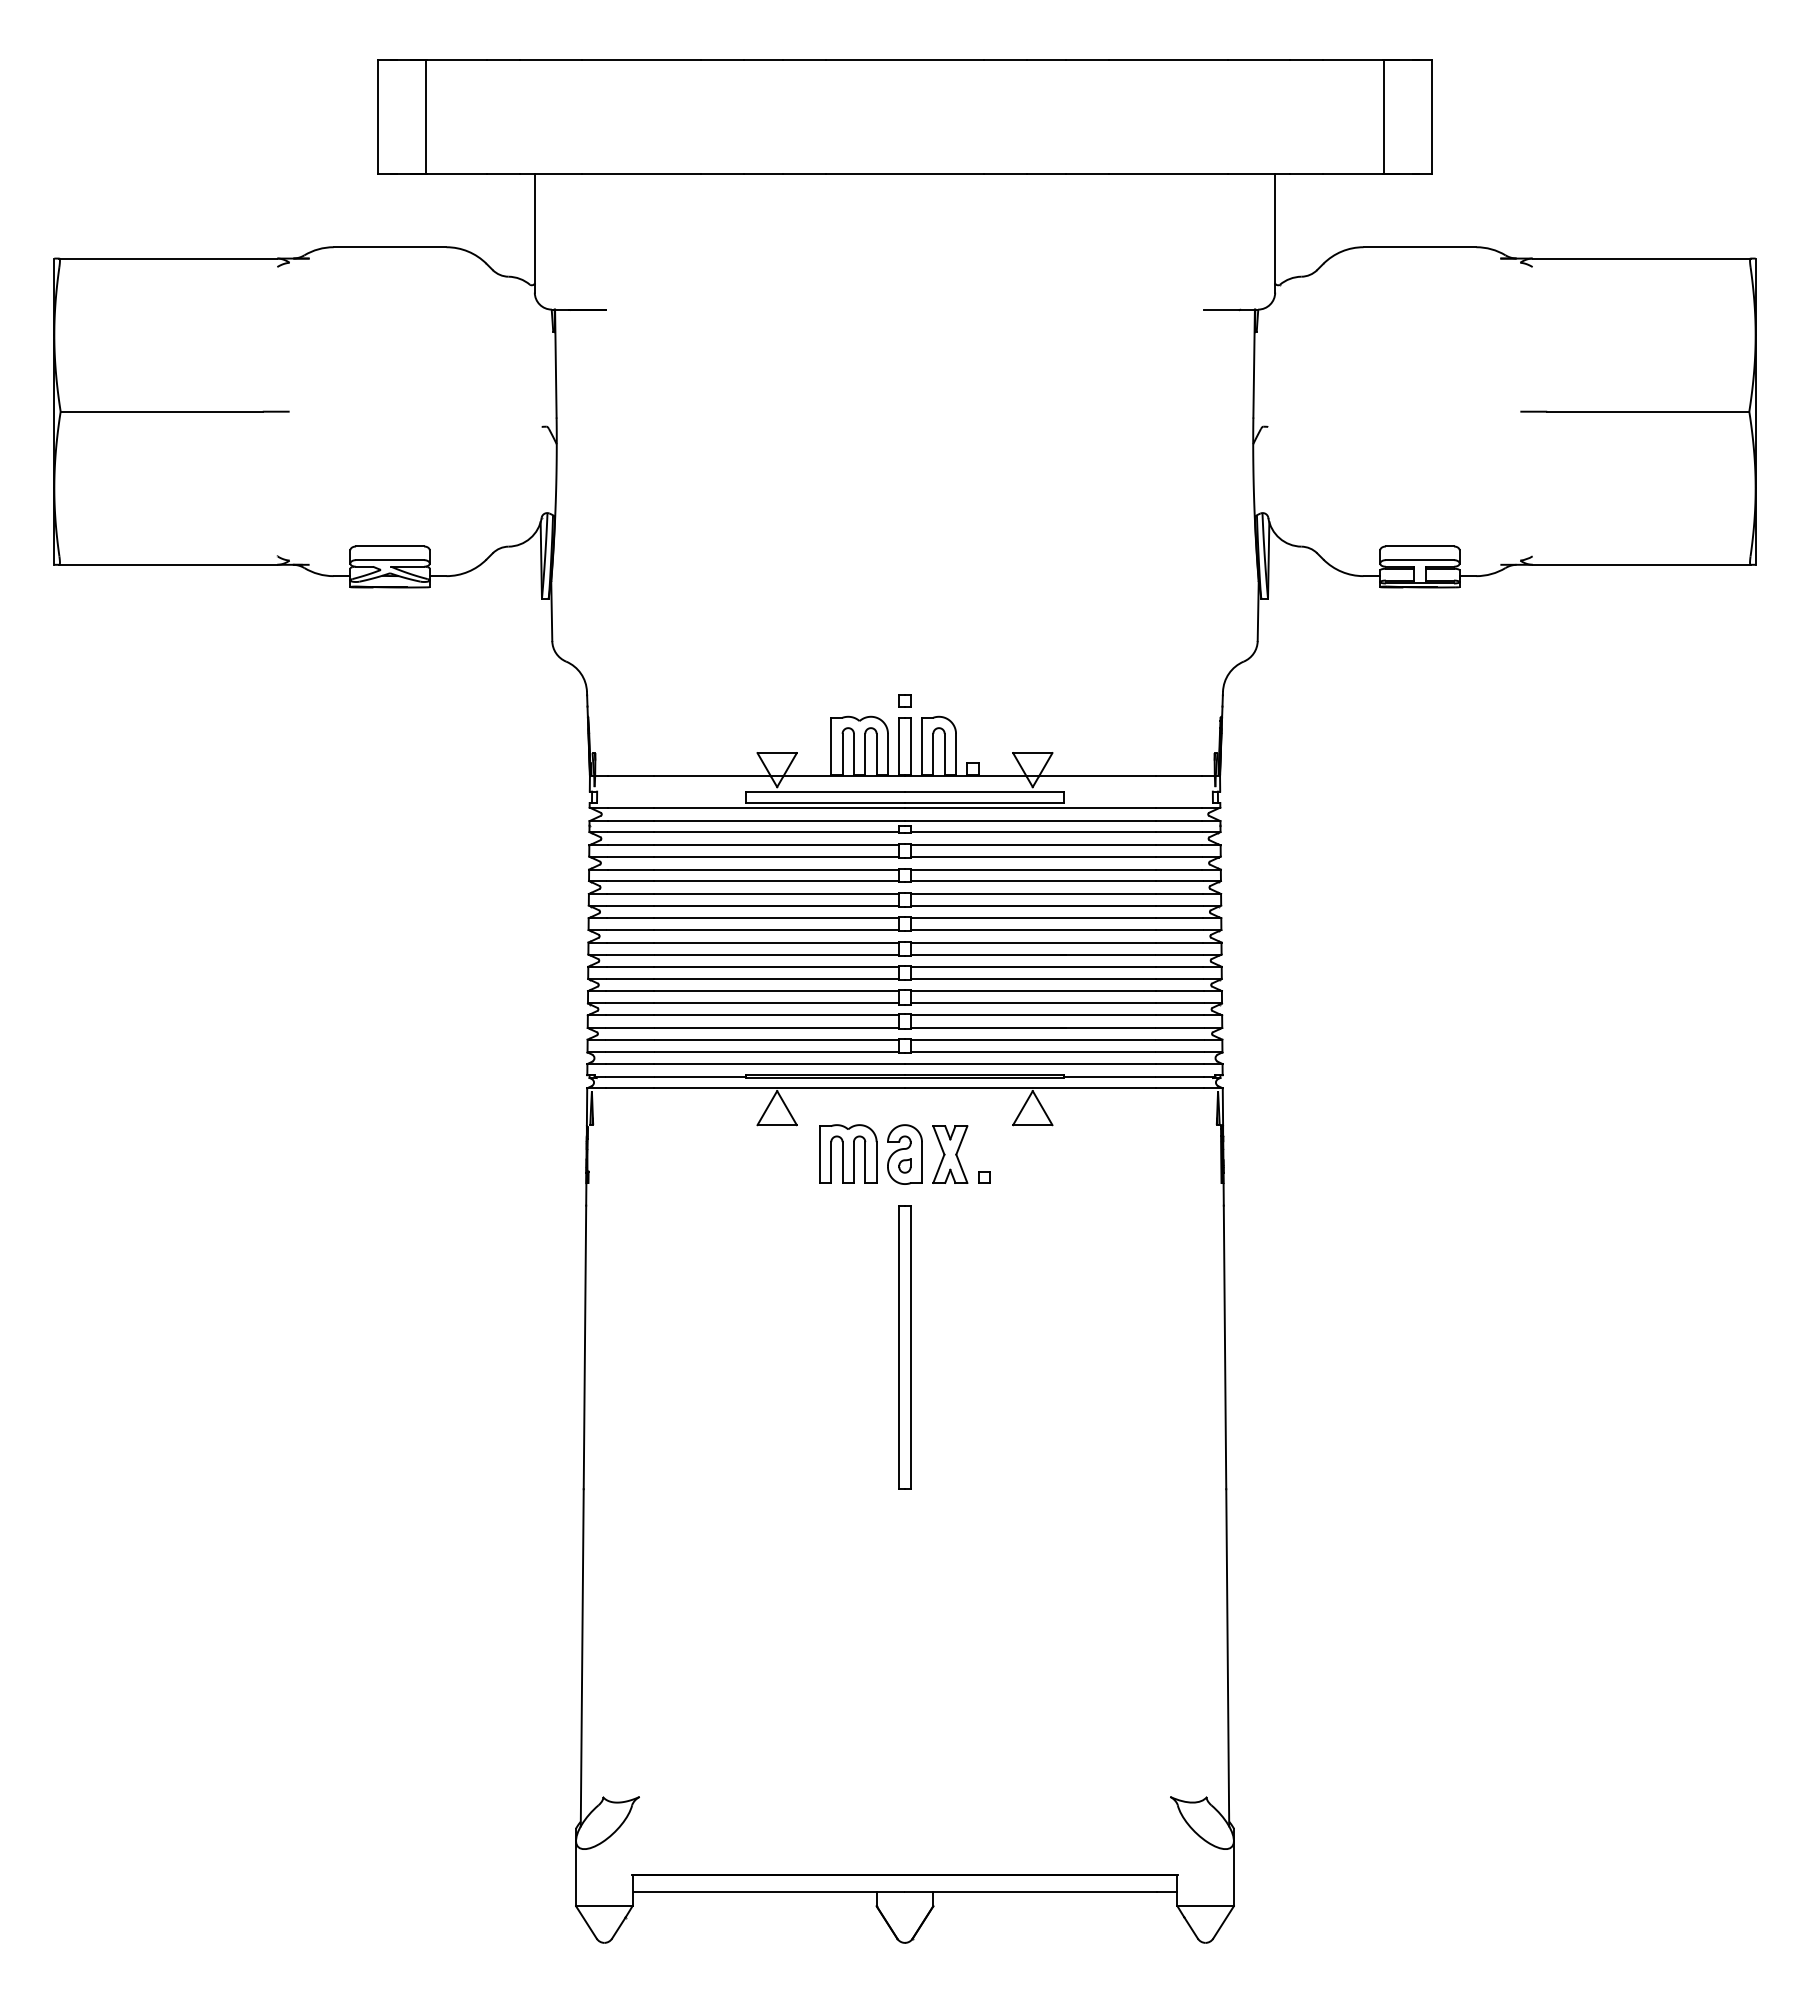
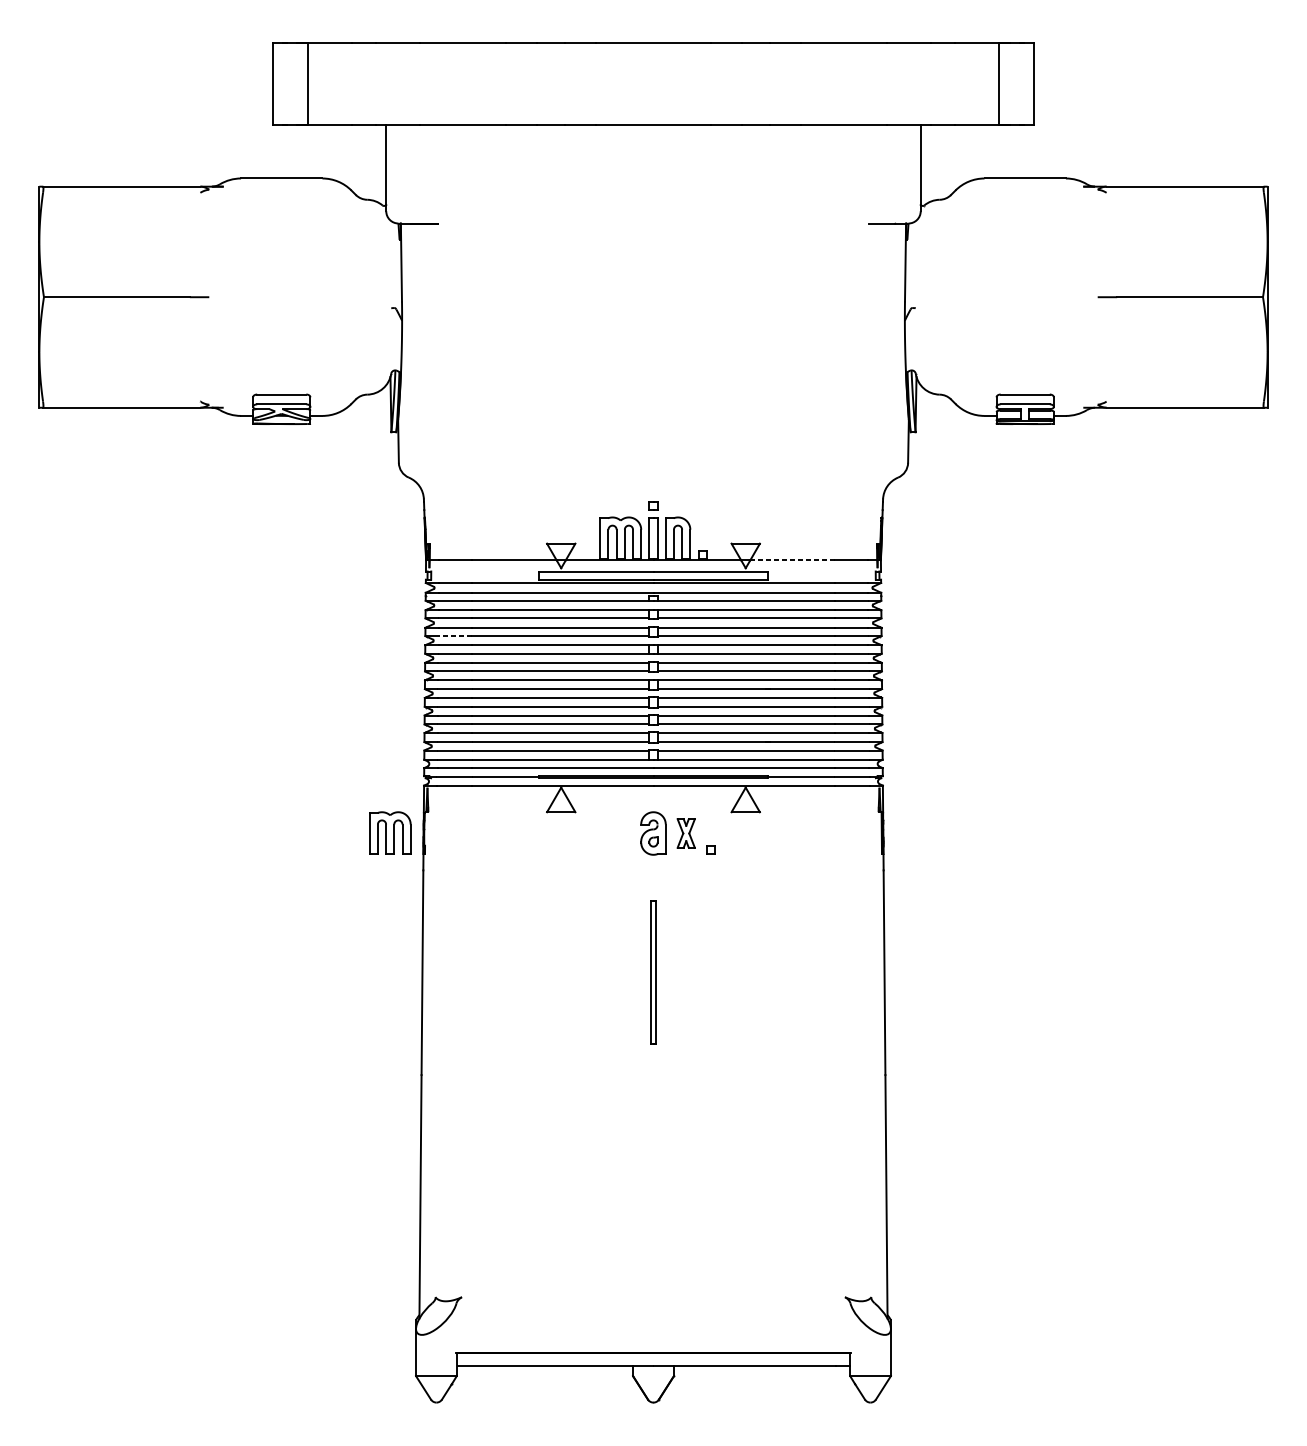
line: (1098, 776) -> (793, 560), solid -> dashed
line: (630, 881) -> (455, 636), solid -> dashed
part: (848, 1153) -> (390, 832), moved
part: (950, 1154) -> (686, 833), size x0.7
part: (904, 1347) -> (653, 972), size x0.7

